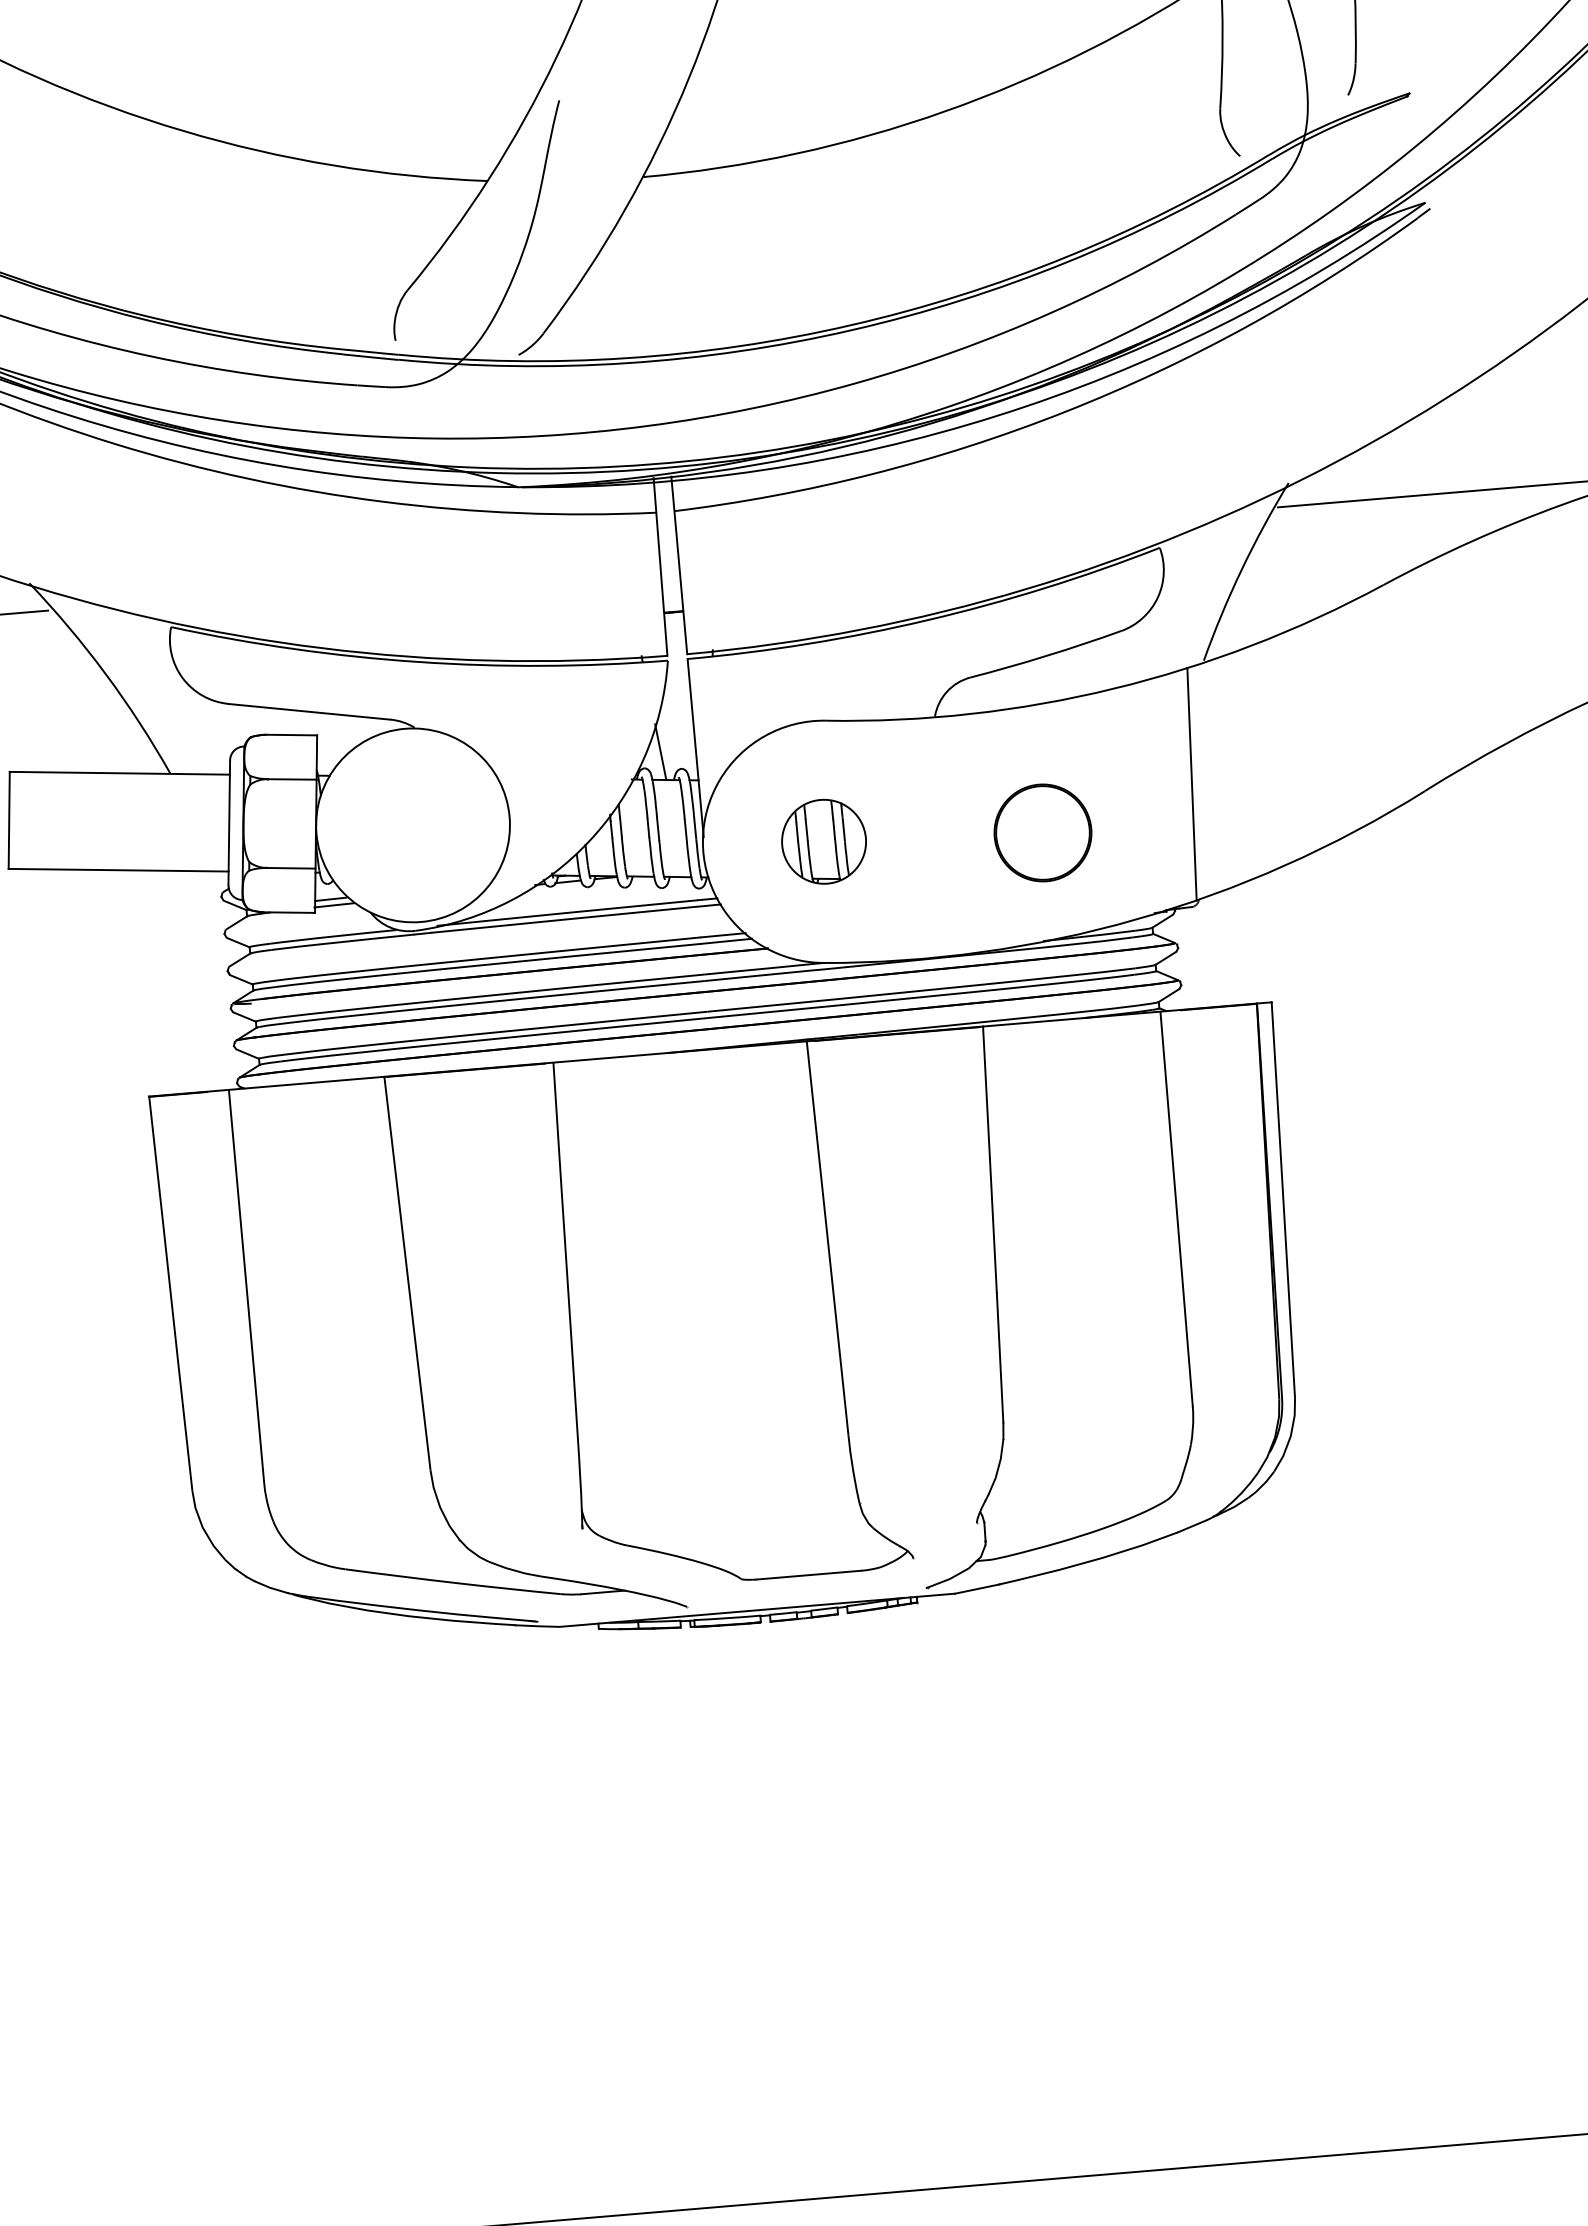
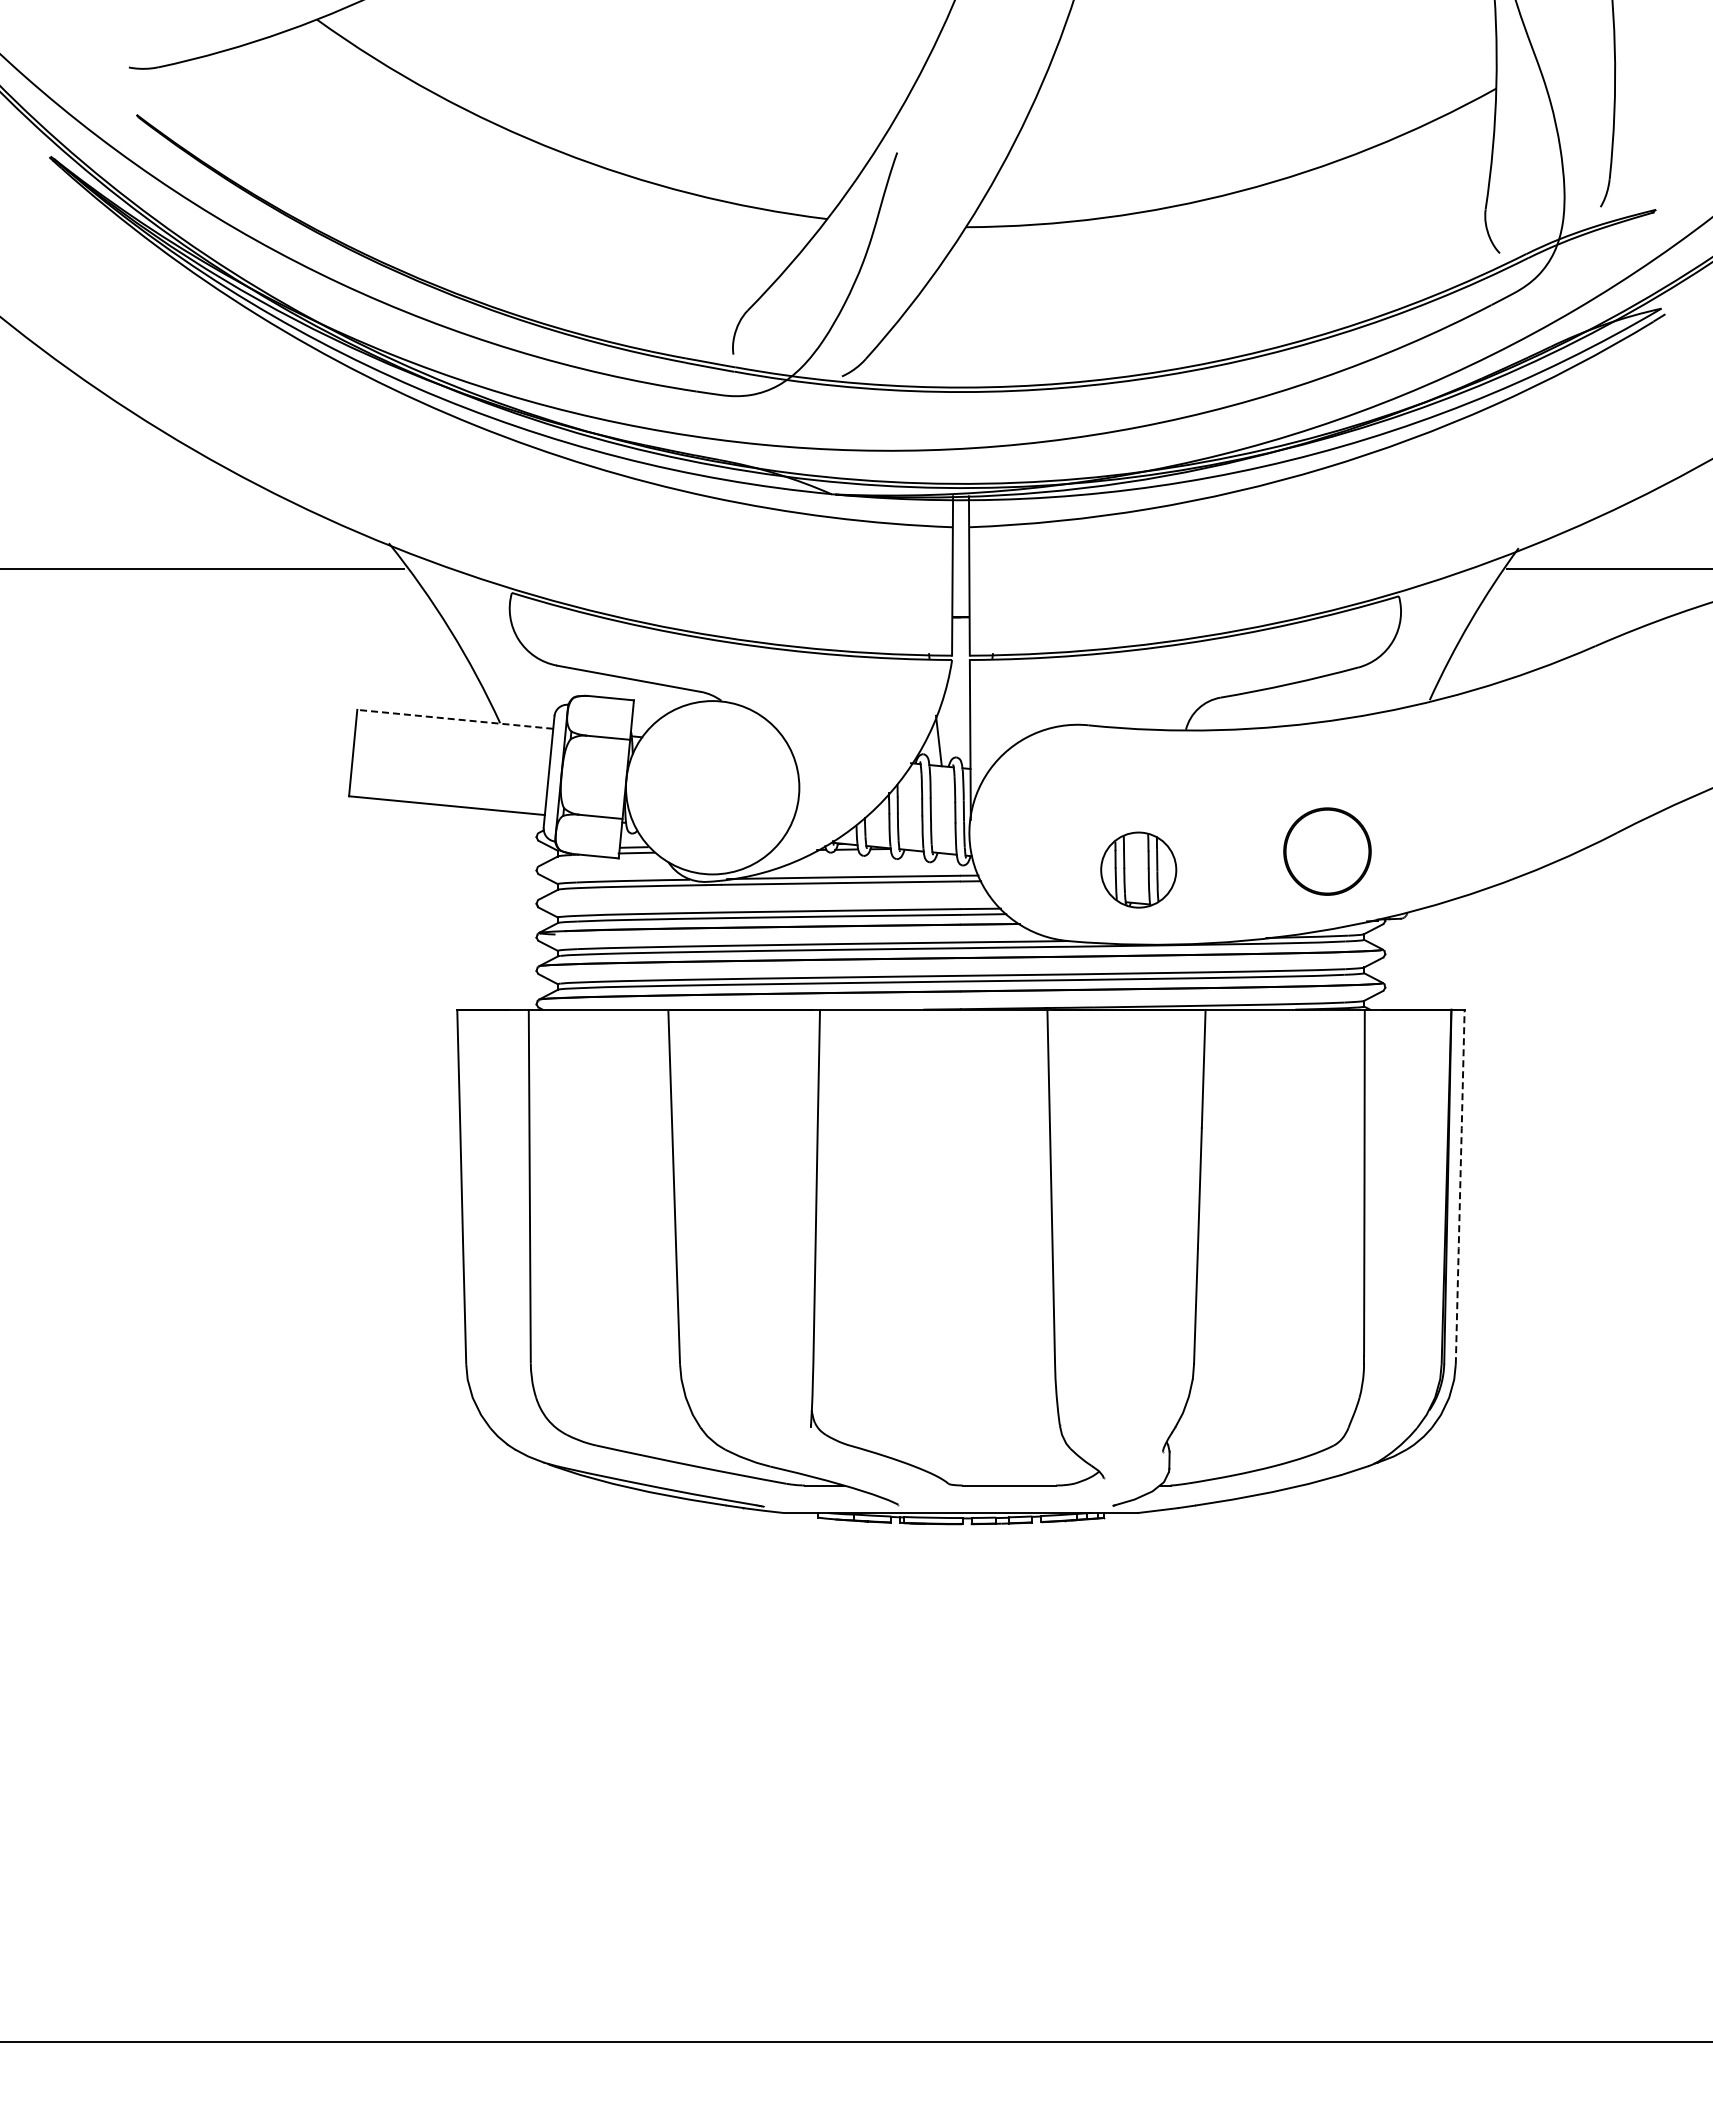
line: (118, 773) -> (454, 719), solid -> dashed
line: (1191, 784) -> (1409, 809), removed
circle: (1042, 832) -> (1327, 851), moved
part: (823, 841) -> (1138, 869), moved
line: (1283, 1200) -> (1460, 1187), solid -> dashed

